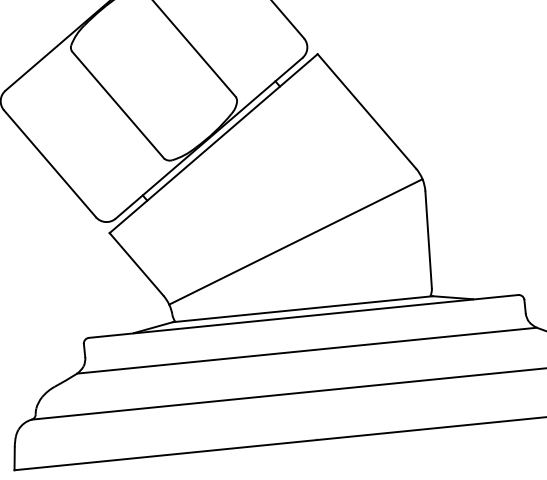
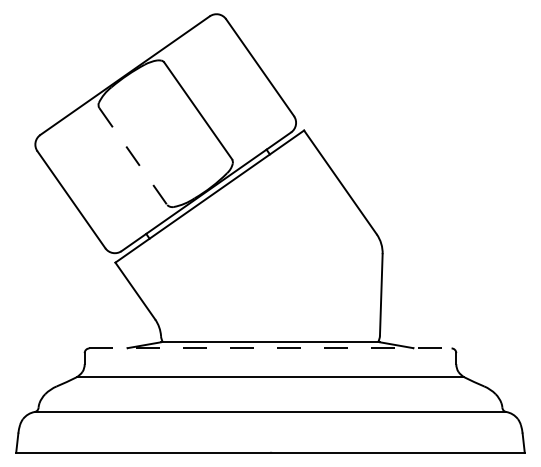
line: (118, 105) -> (133, 156), solid -> dashed
line: (296, 241) -> (270, 285), removed
line: (303, 316) -> (270, 348), solid -> dashed

